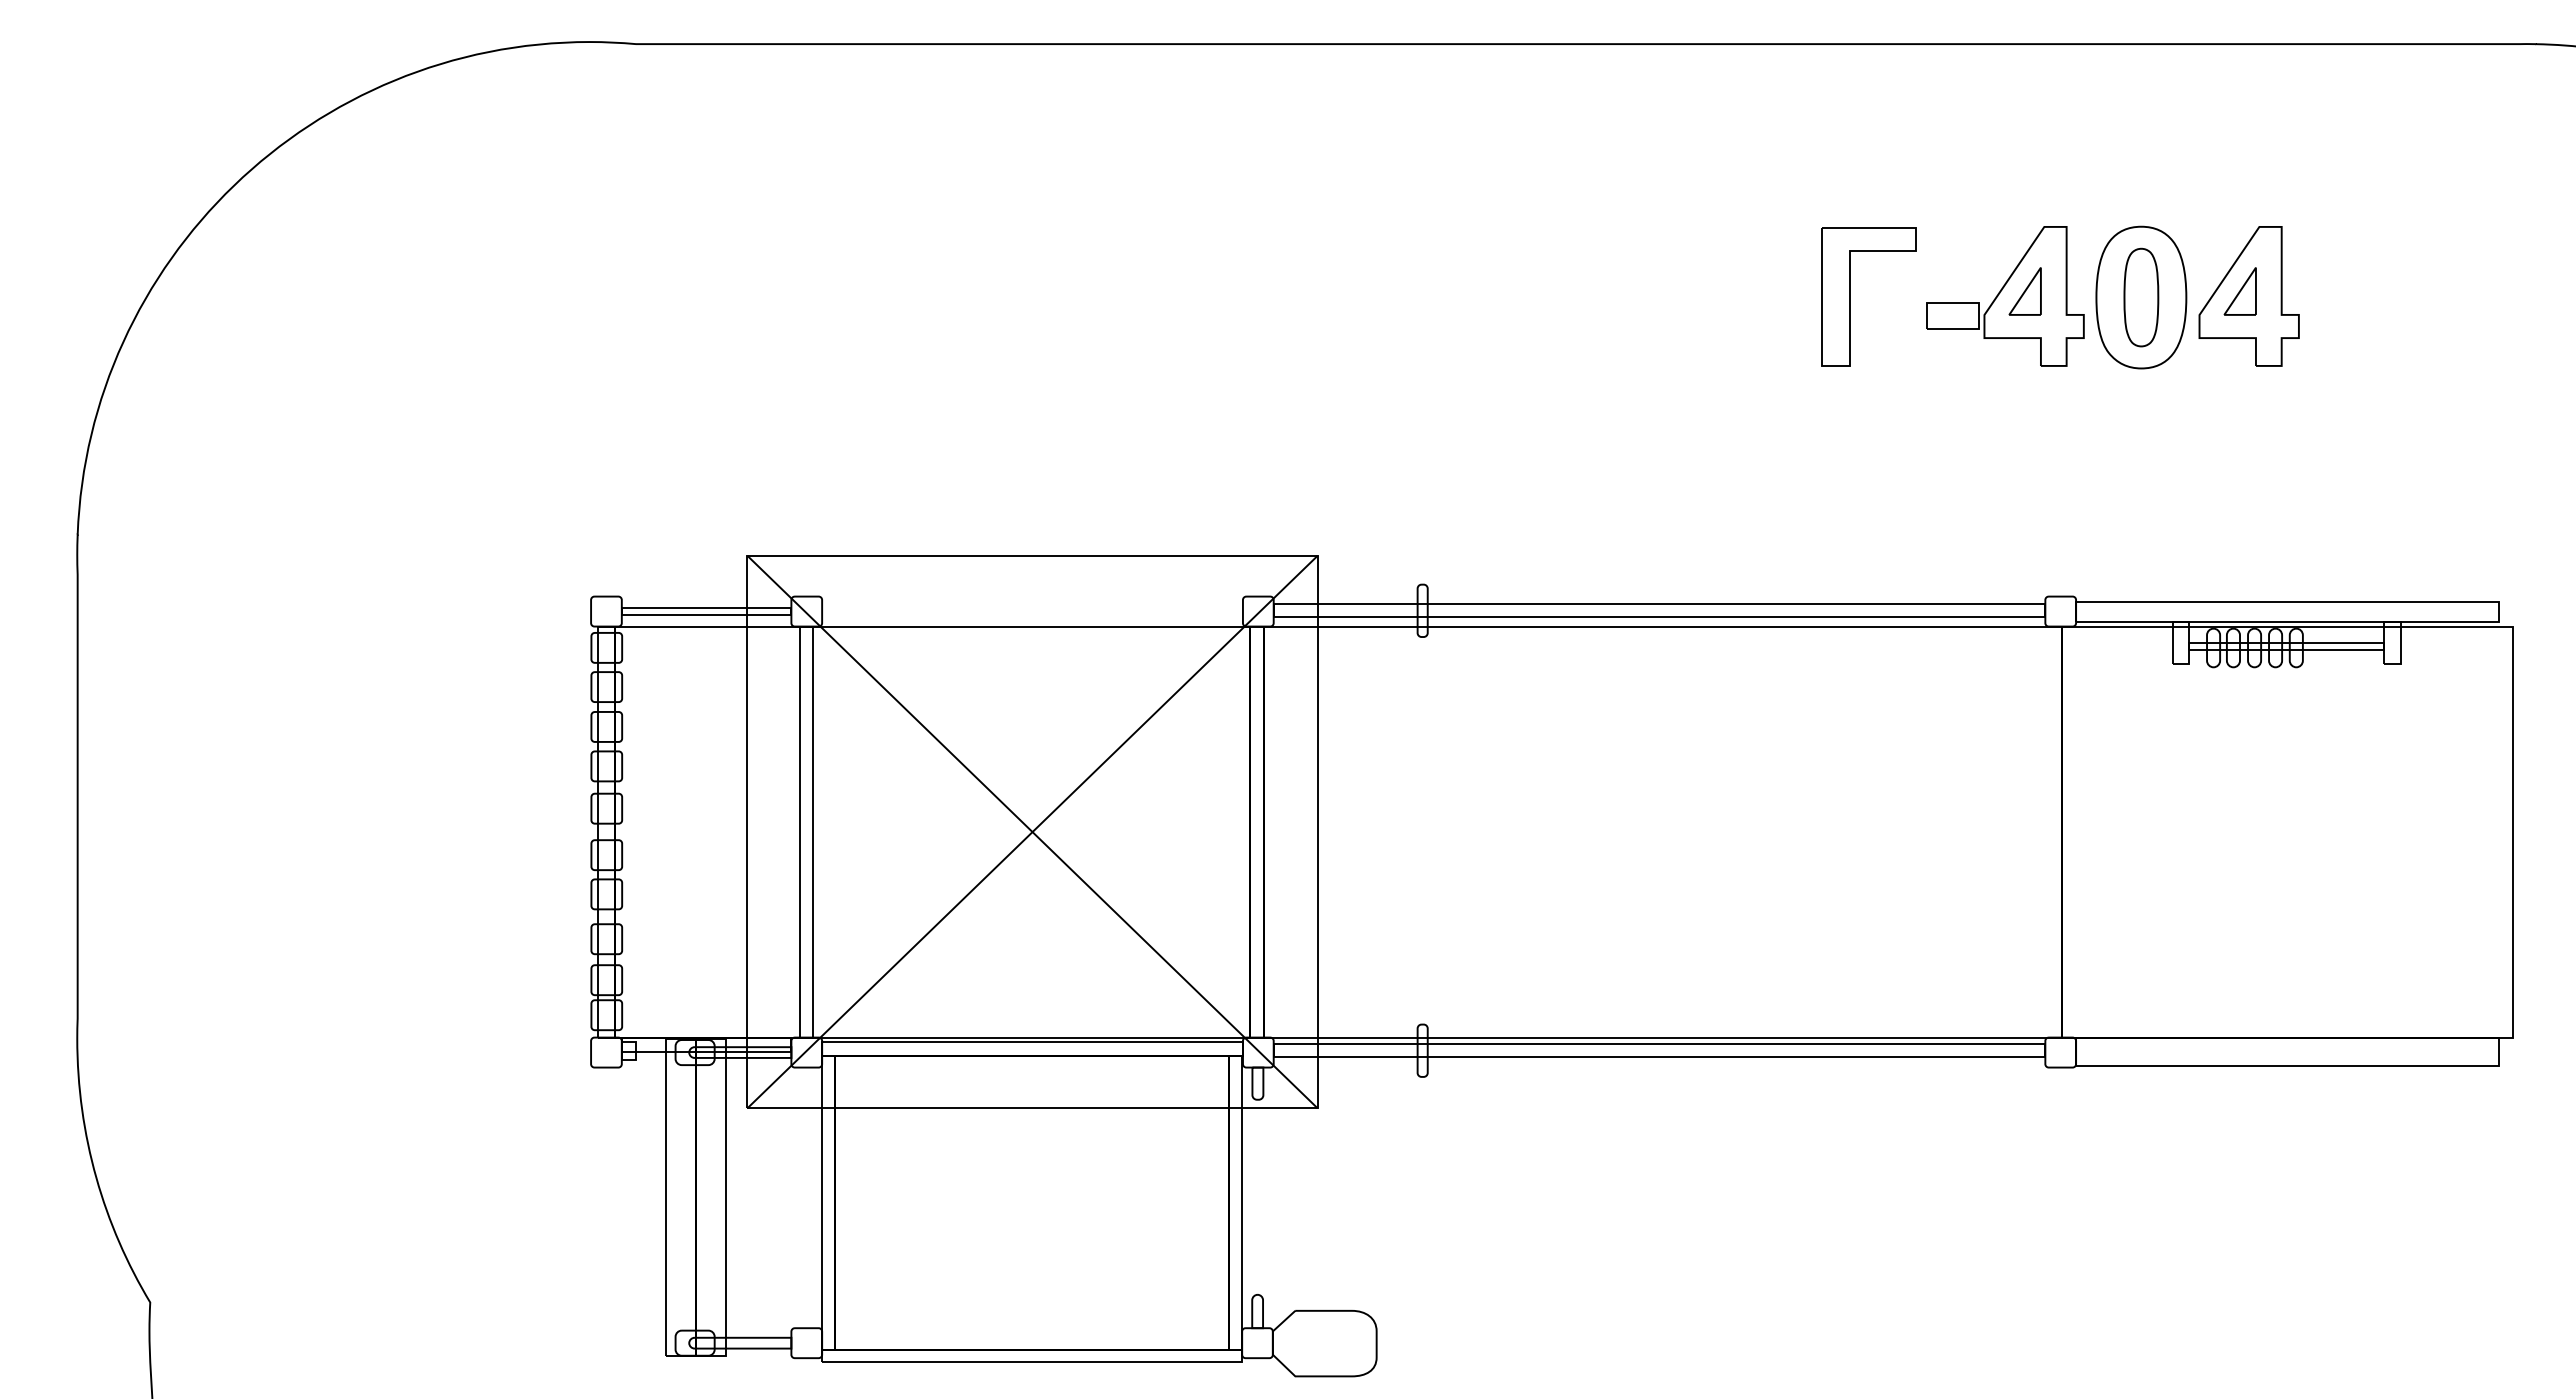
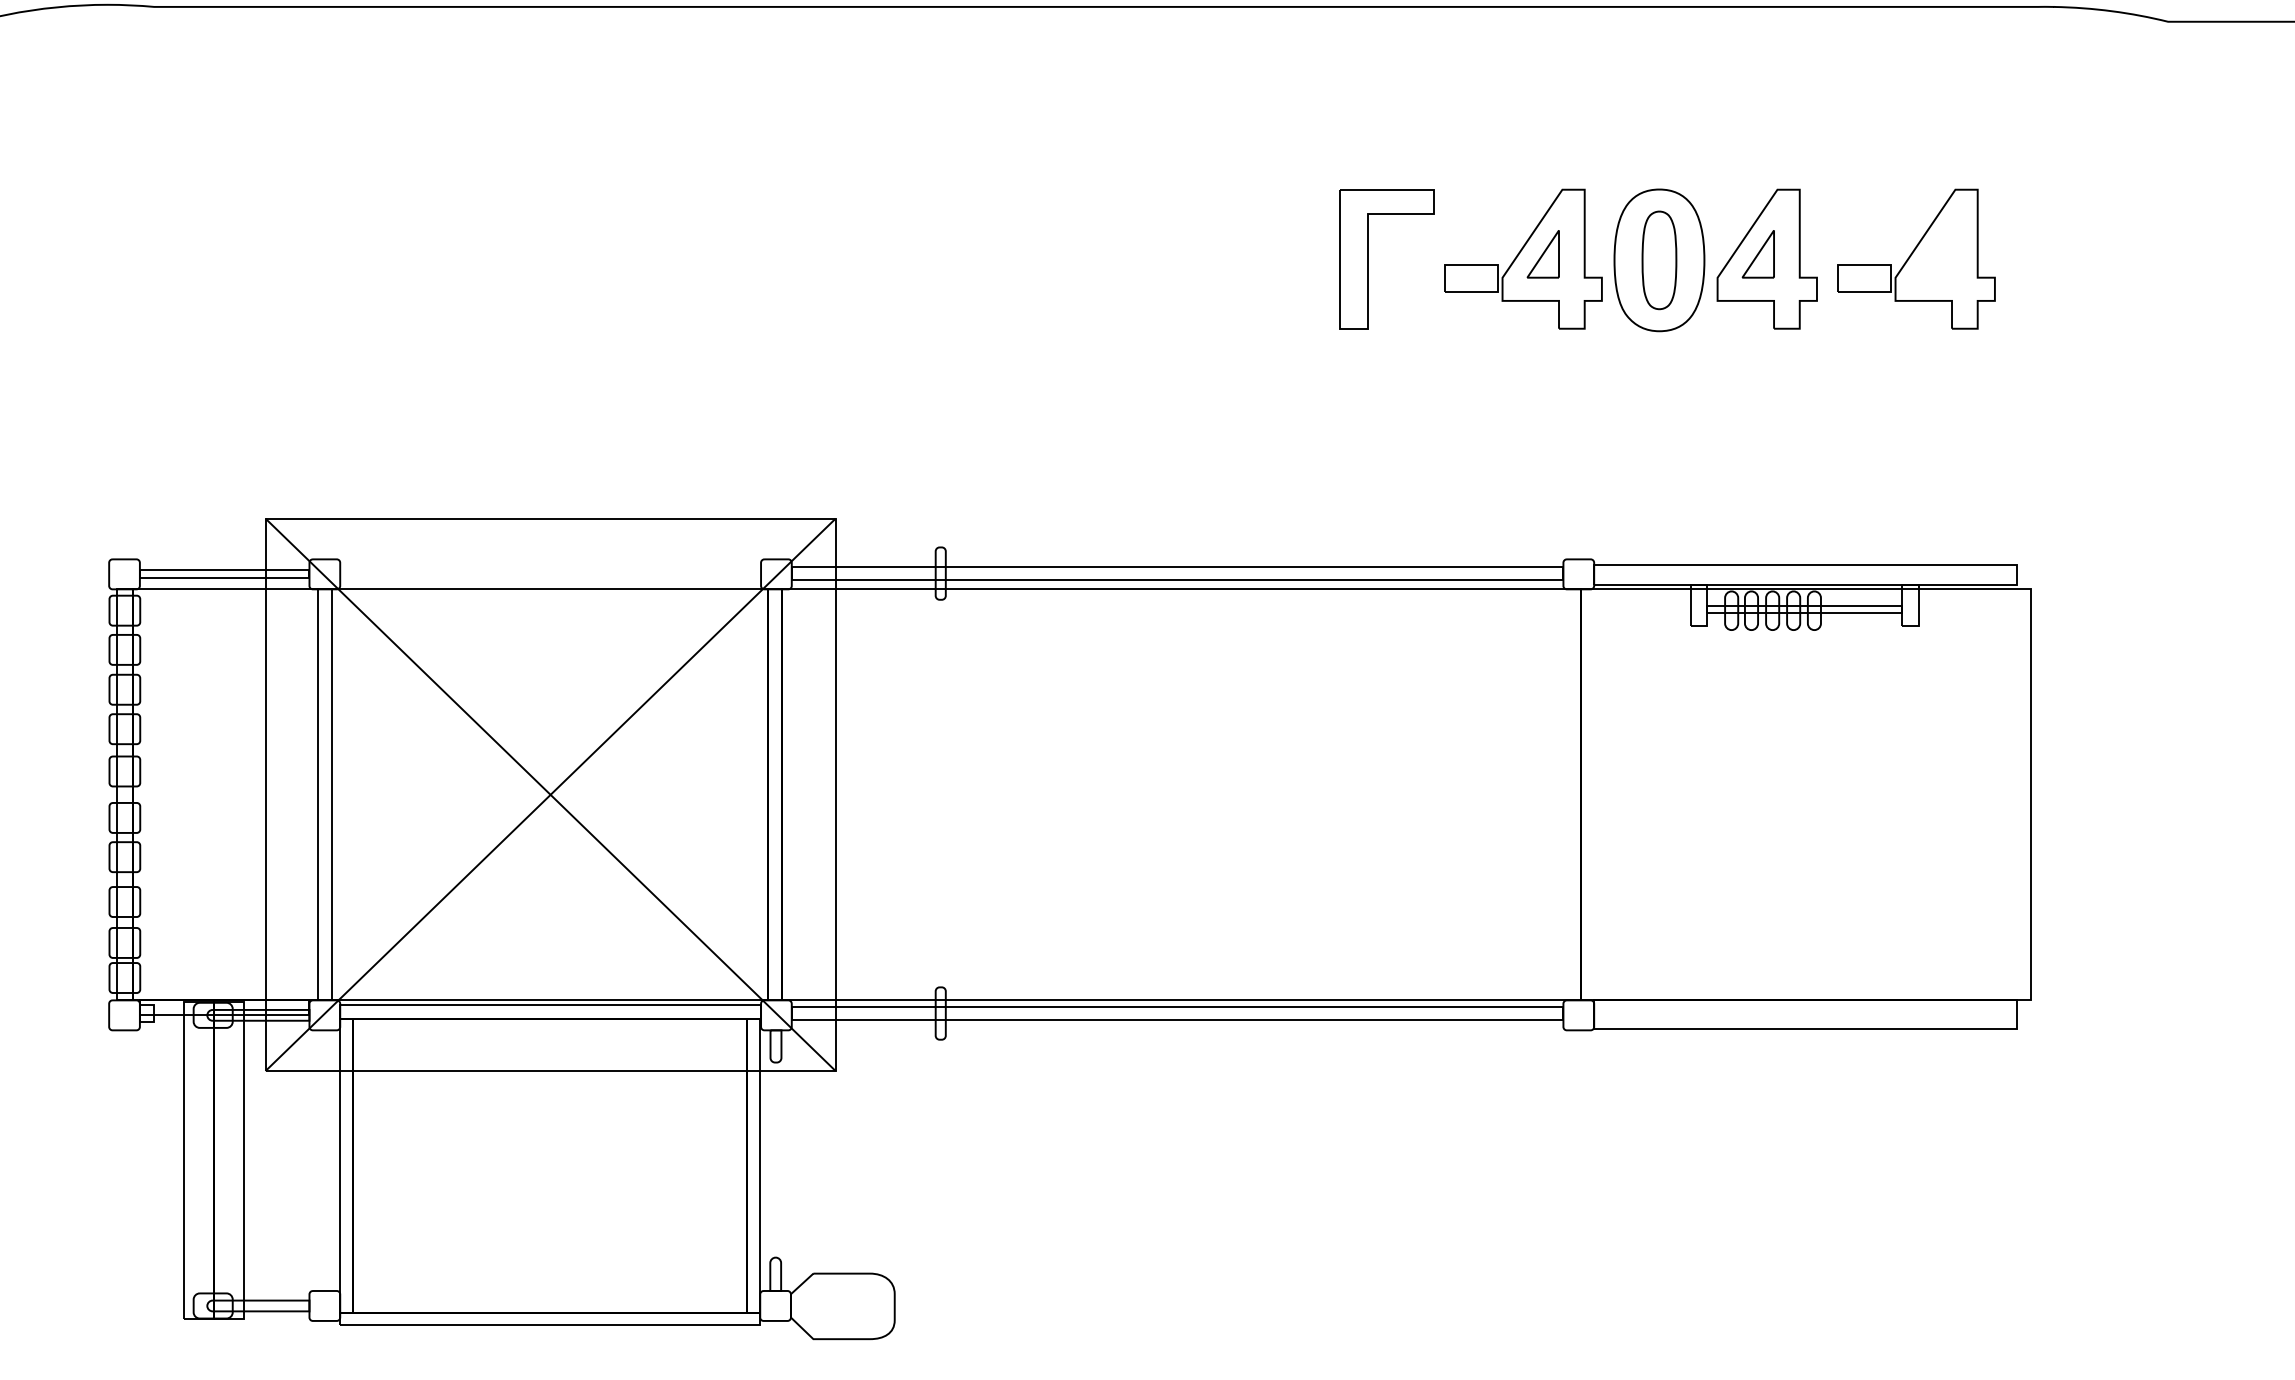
part: (2398, 296) -> (1916, 259), added

